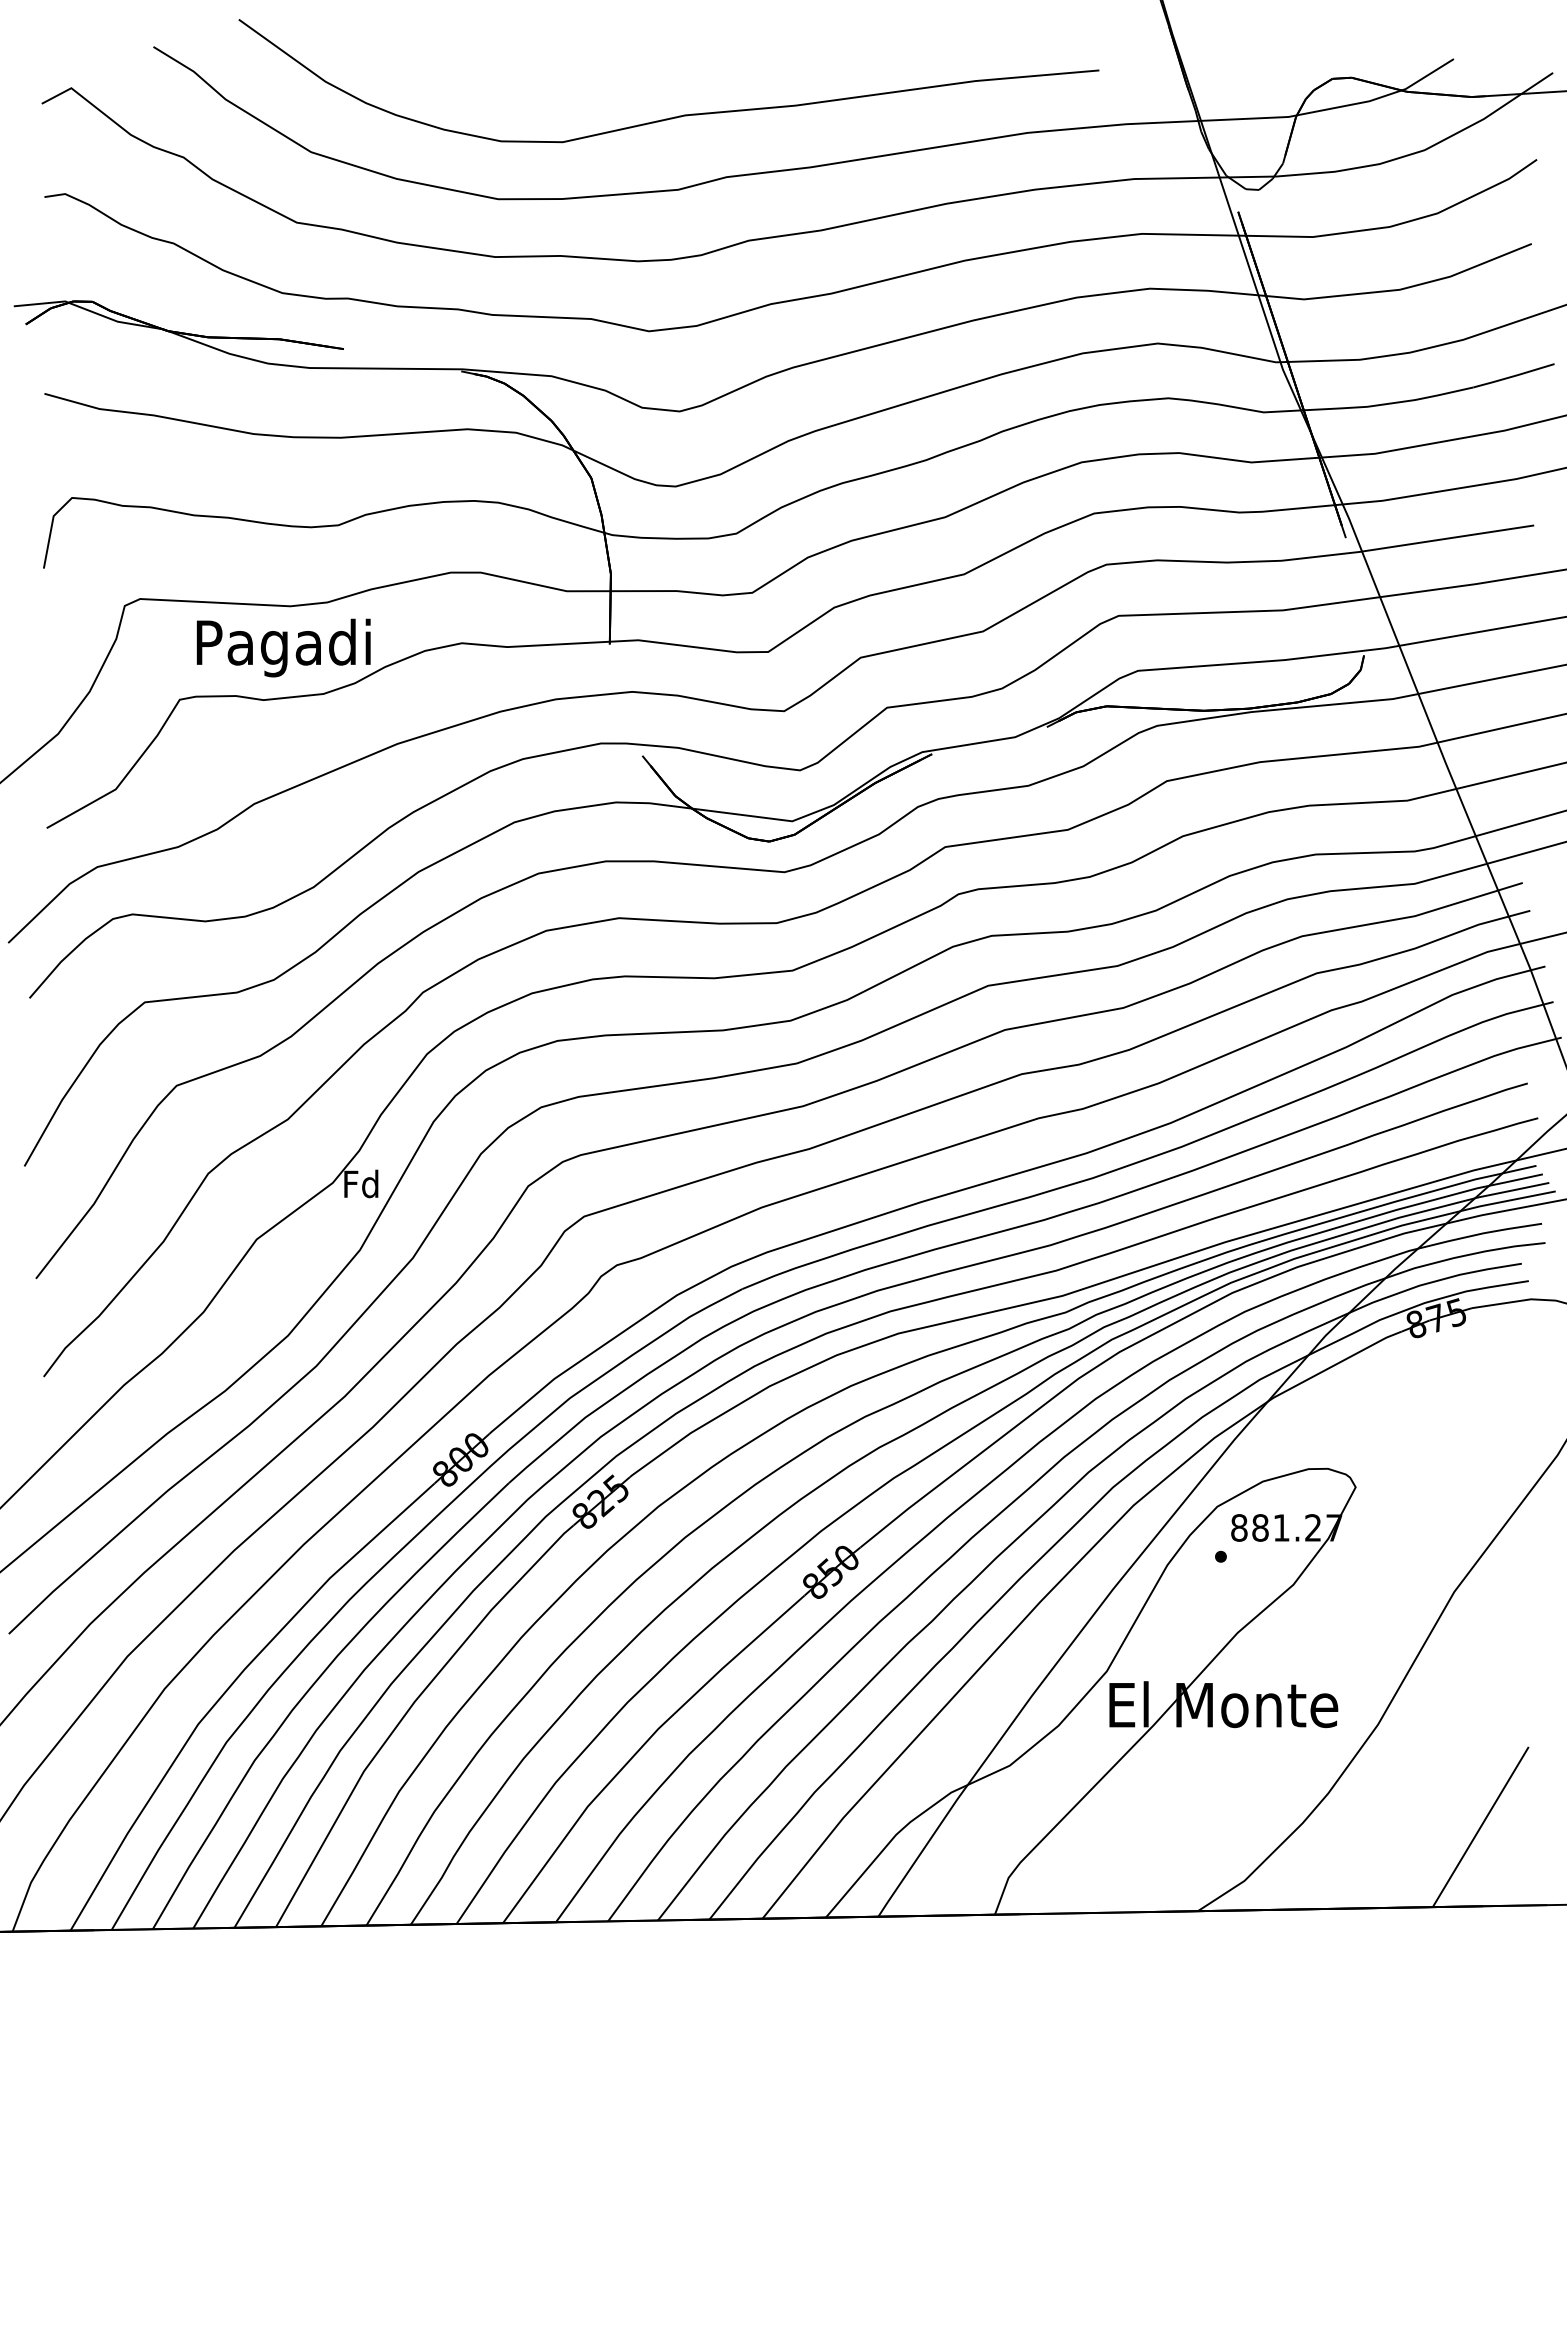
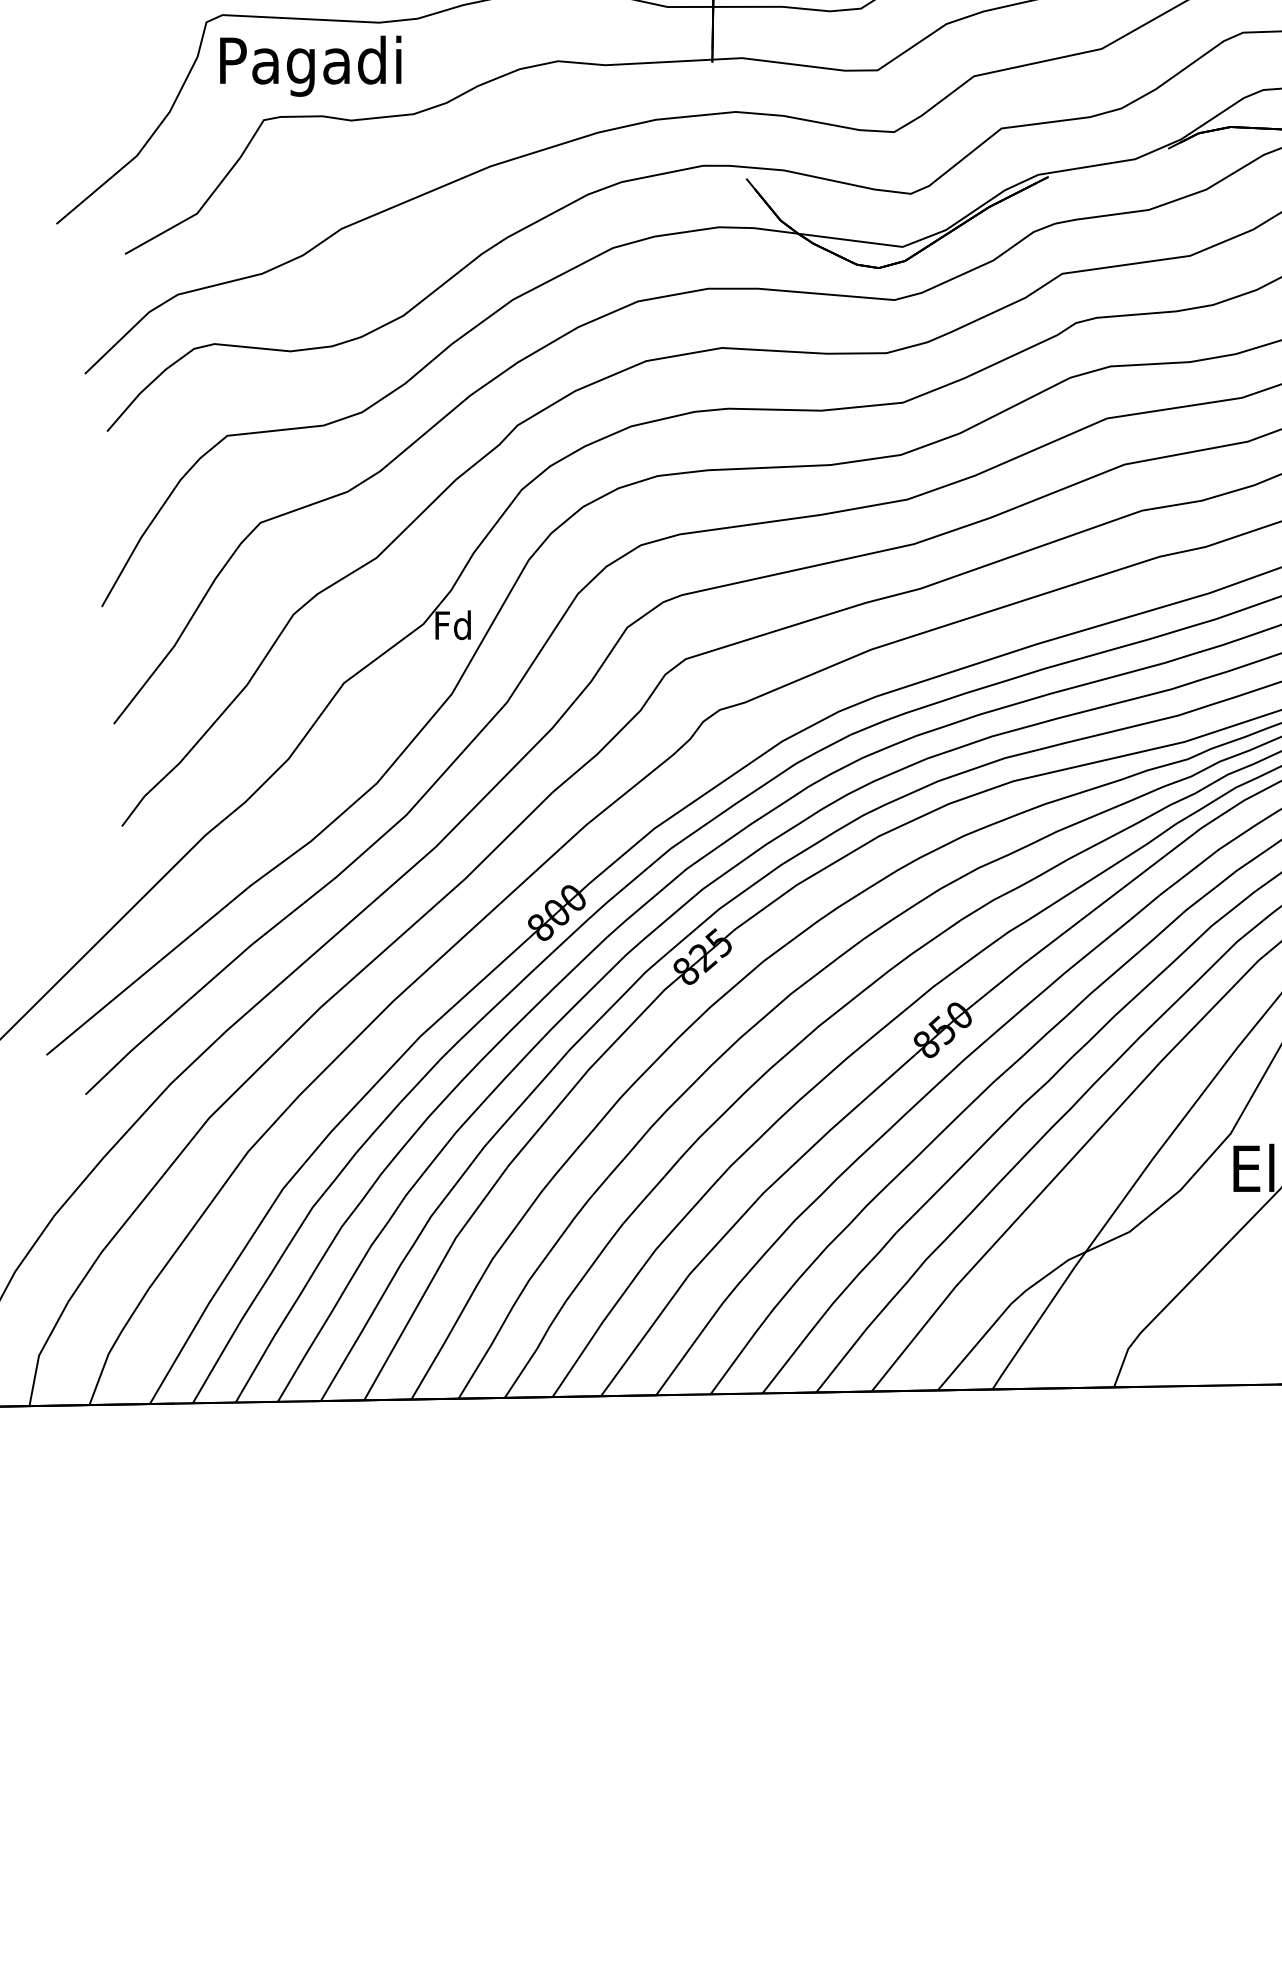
text: (283, 647) -> (310, 65), moved

